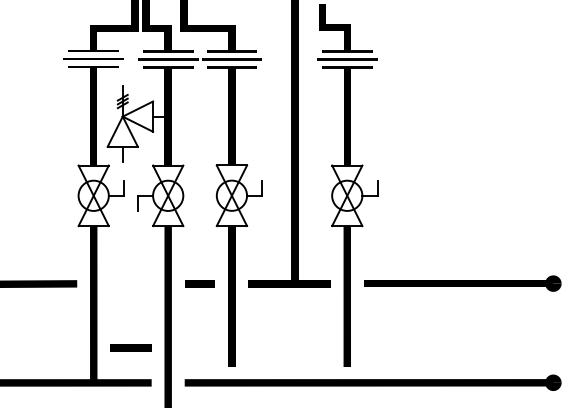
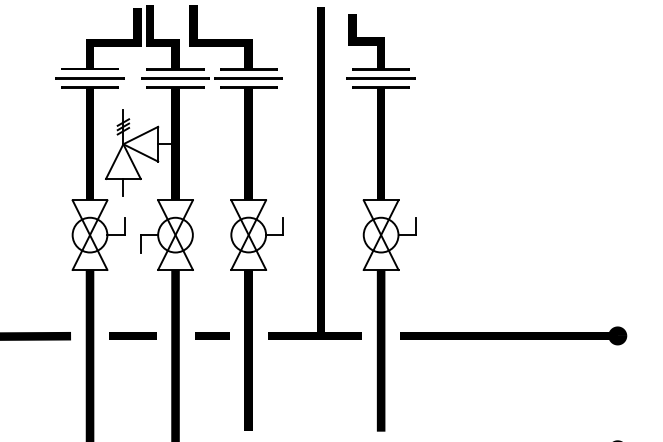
line: (130, 347) -> (132, 335), moved

